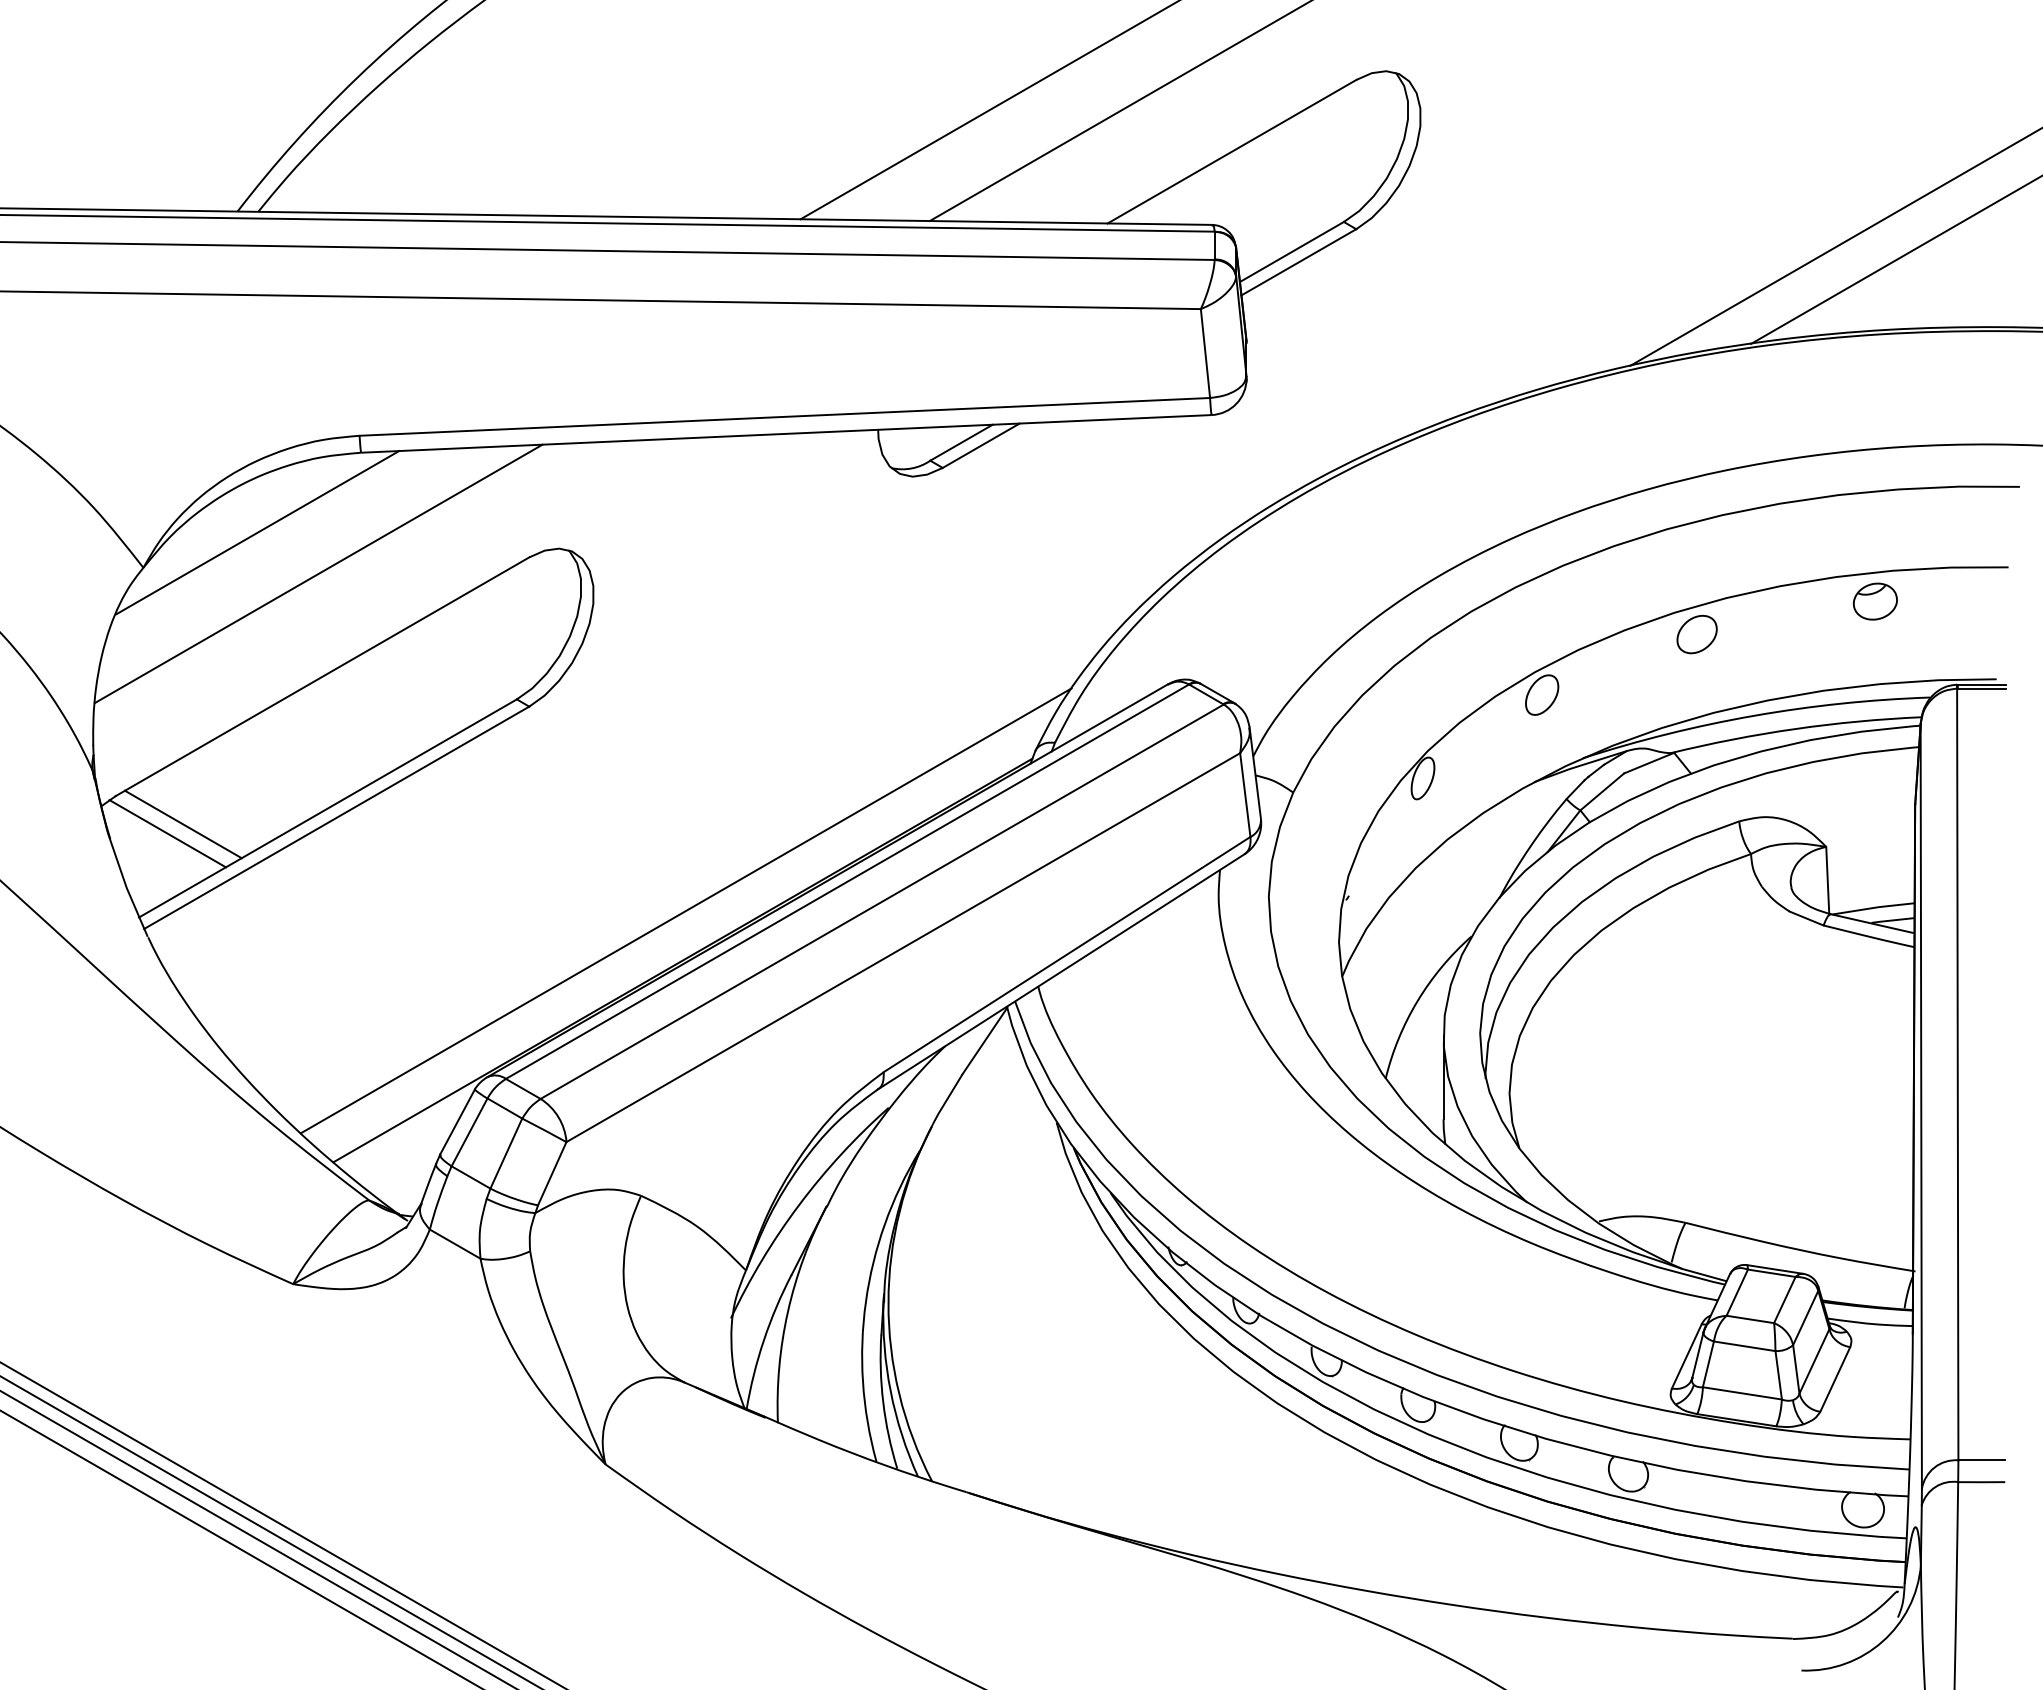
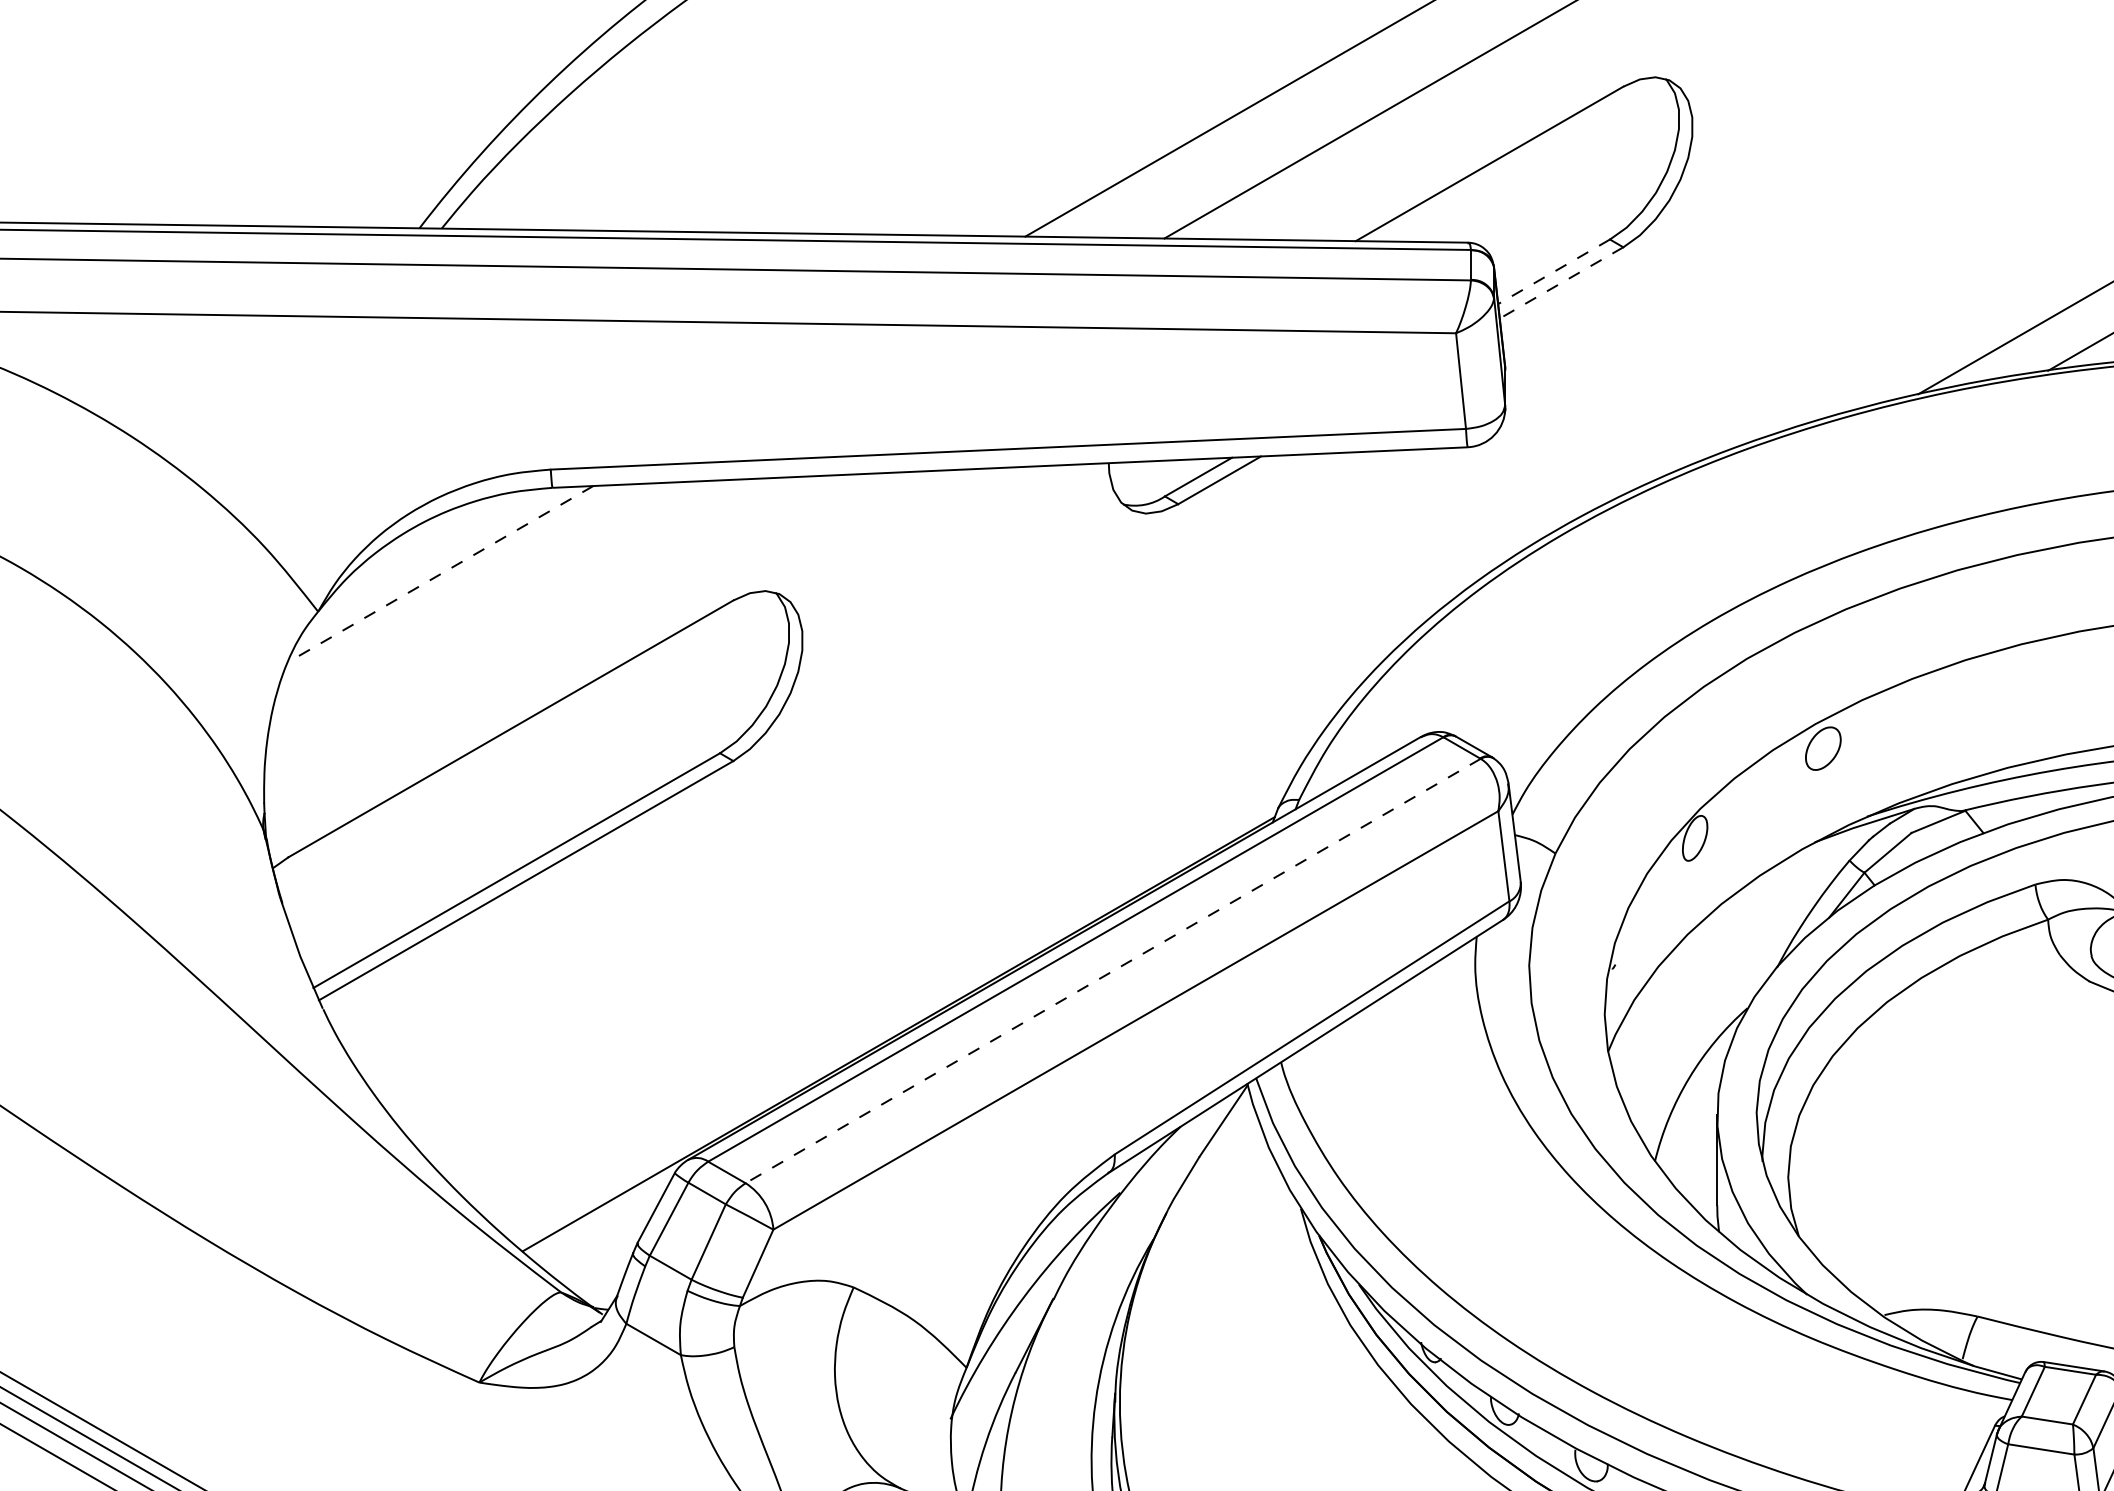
line: (1291, 251) -> (1553, 271), solid -> dashed
line: (1298, 262) -> (1561, 283), solid -> dashed
line: (257, 532) -> (440, 573), solid -> dashed
line: (318, 573) -> (506, 617), removed
part: (1696, 634) -> (1989, 683), removed
line: (182, 824) -> (360, 887), removed
line: (167, 833) -> (344, 897), removed
line: (881, 901) -> (1112, 970), solid -> dashed
line: (685, 910) -> (901, 980), removed

